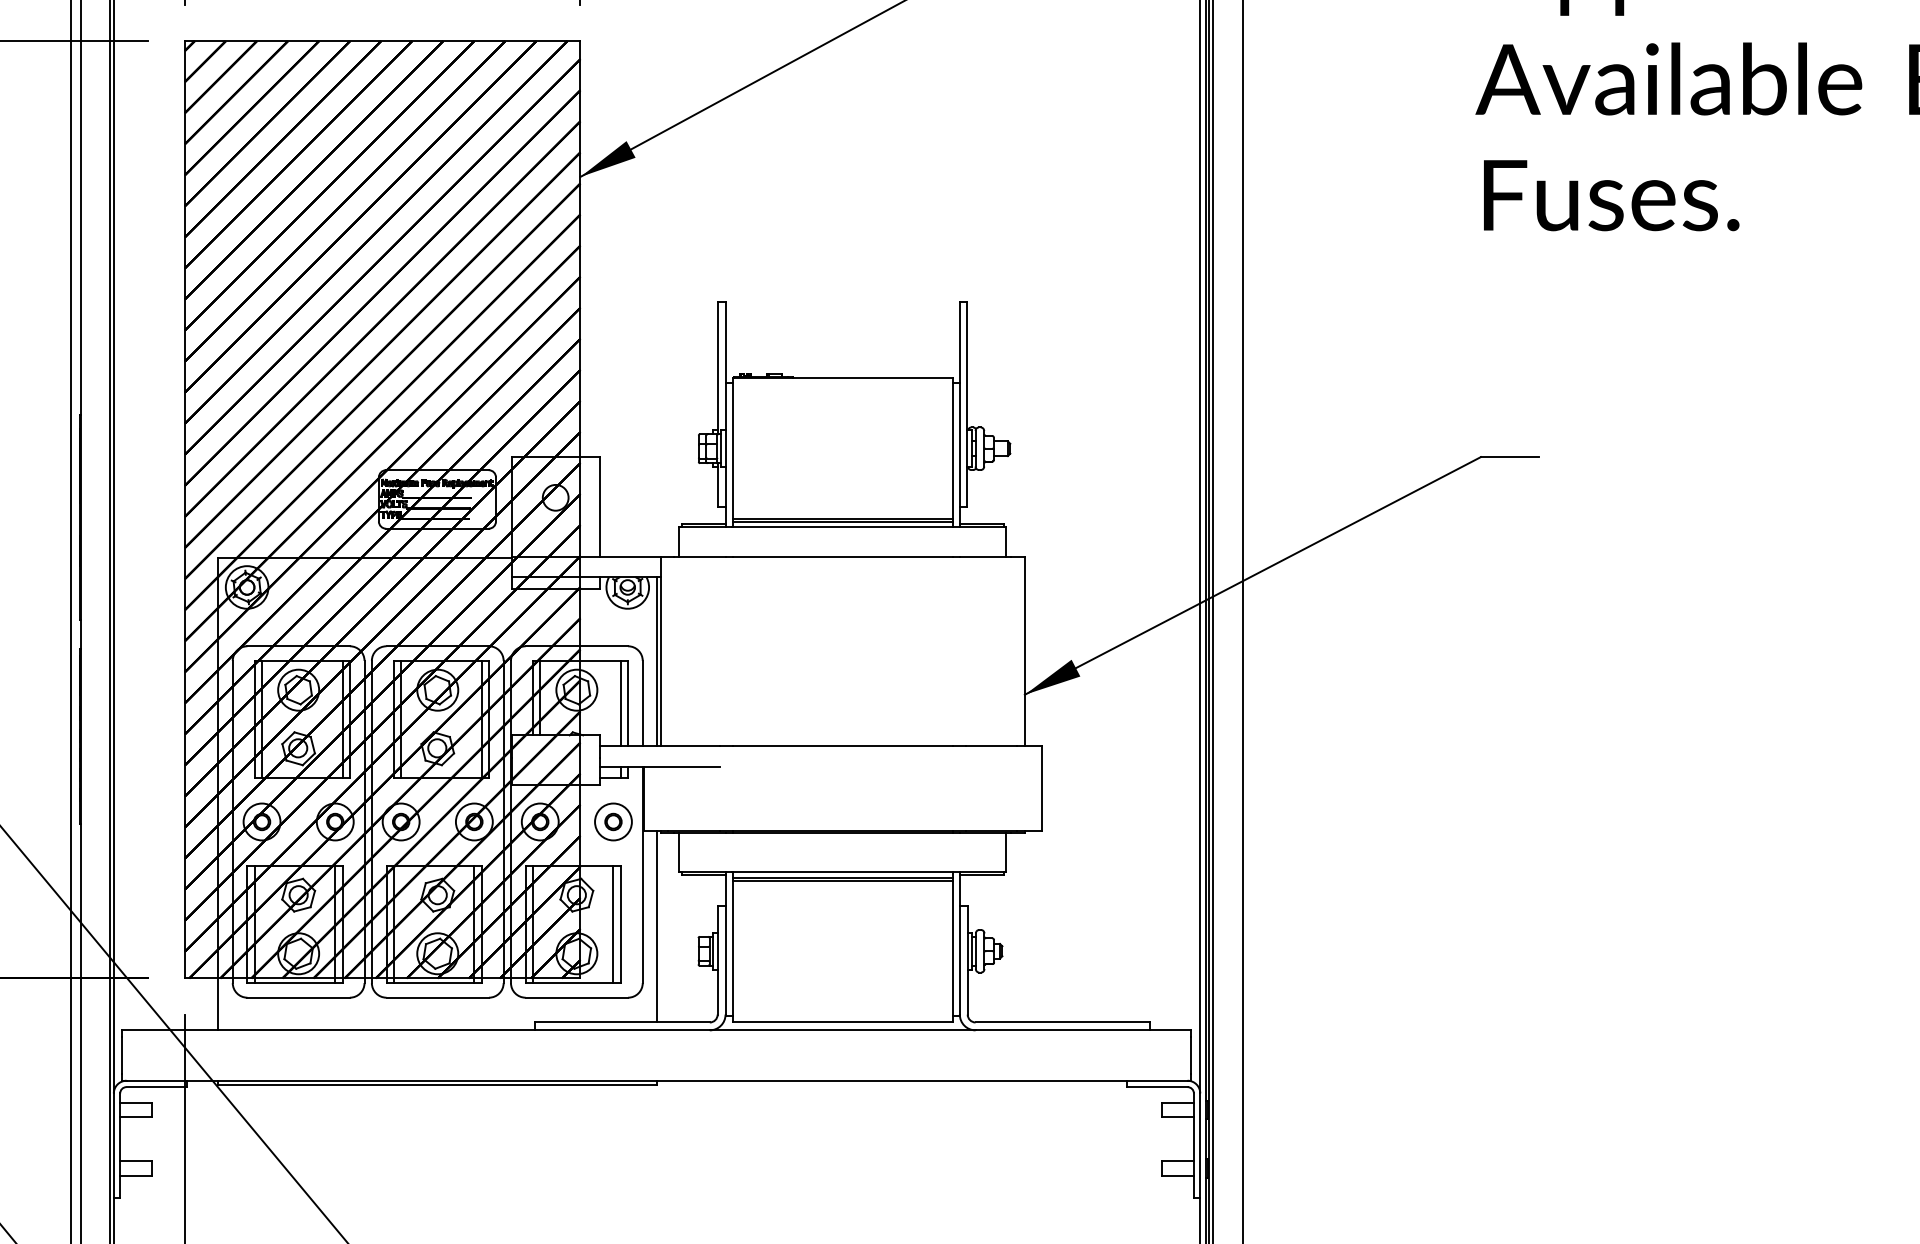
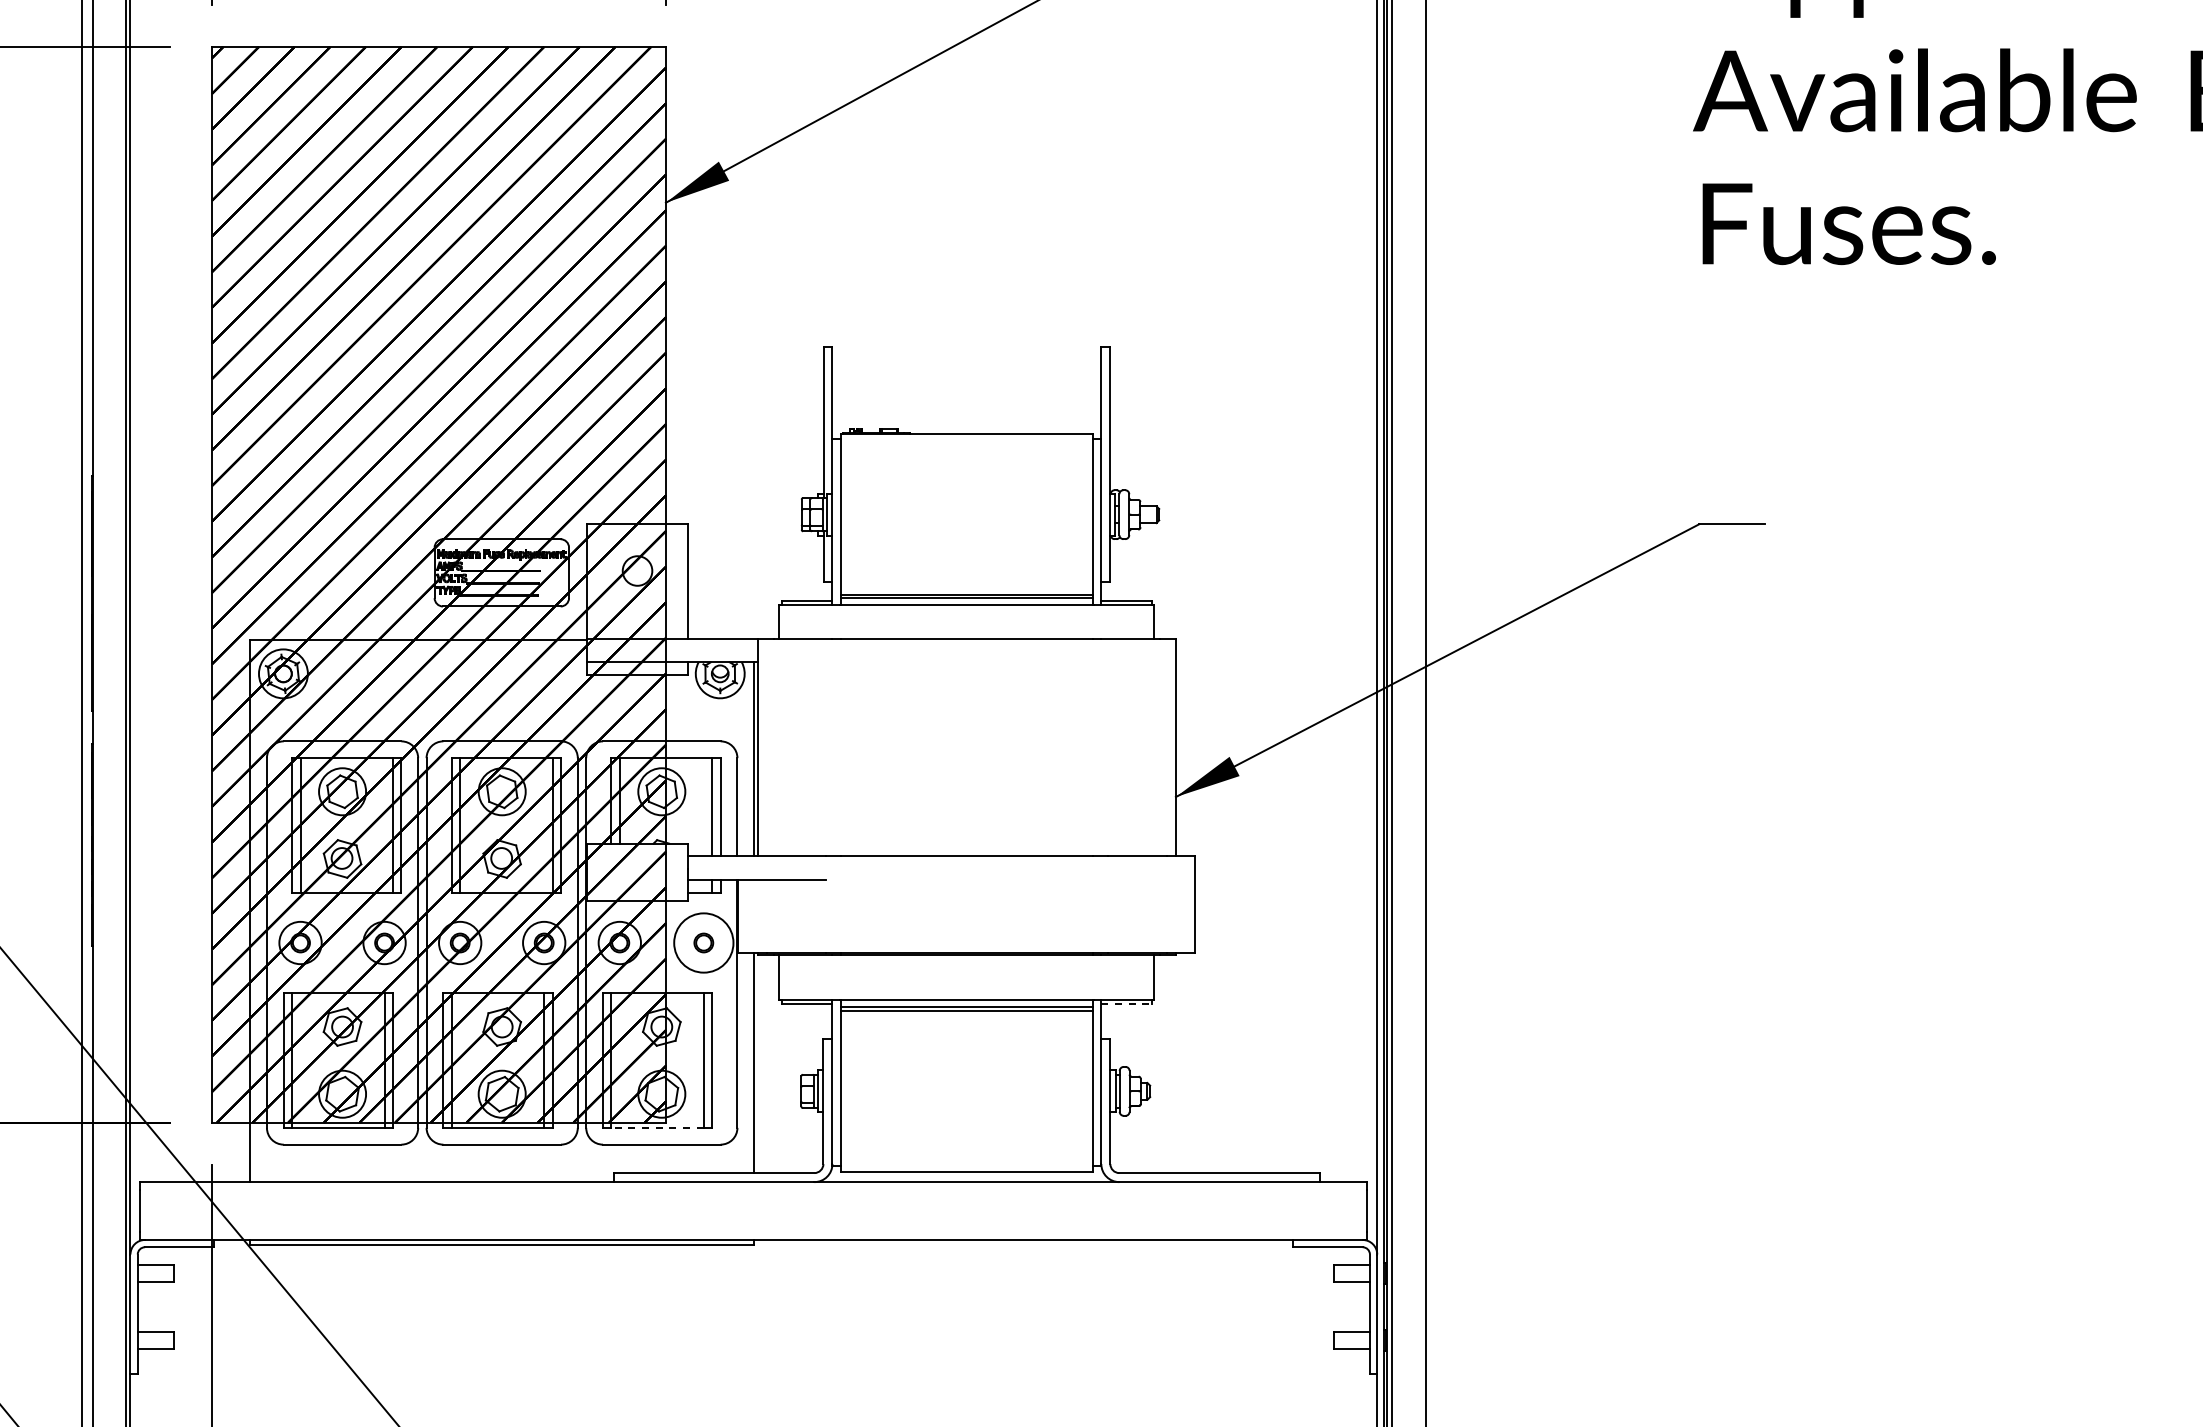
circle: (613, 821) -> (703, 942), size x1.4
line: (982, 875) -> (1127, 1004), solid -> dashed
line: (573, 982) -> (657, 1127), solid -> dashed

